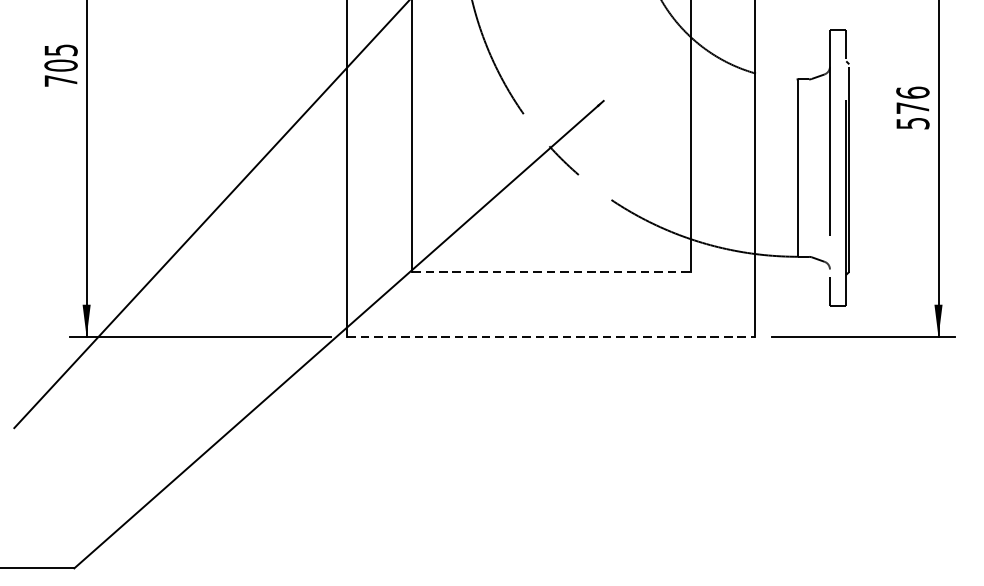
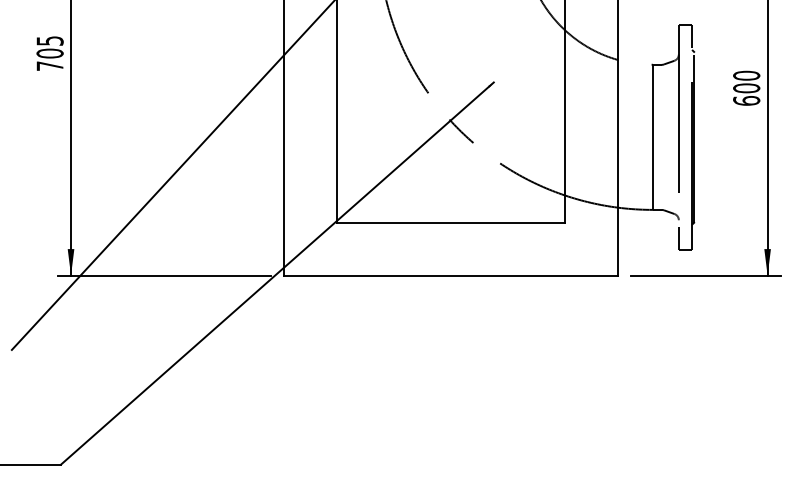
text: (912, 107) -> (746, 87), 576 -> 600
line: (551, 272) -> (451, 222), dashed -> solid
line: (551, 337) -> (451, 275), dashed -> solid

